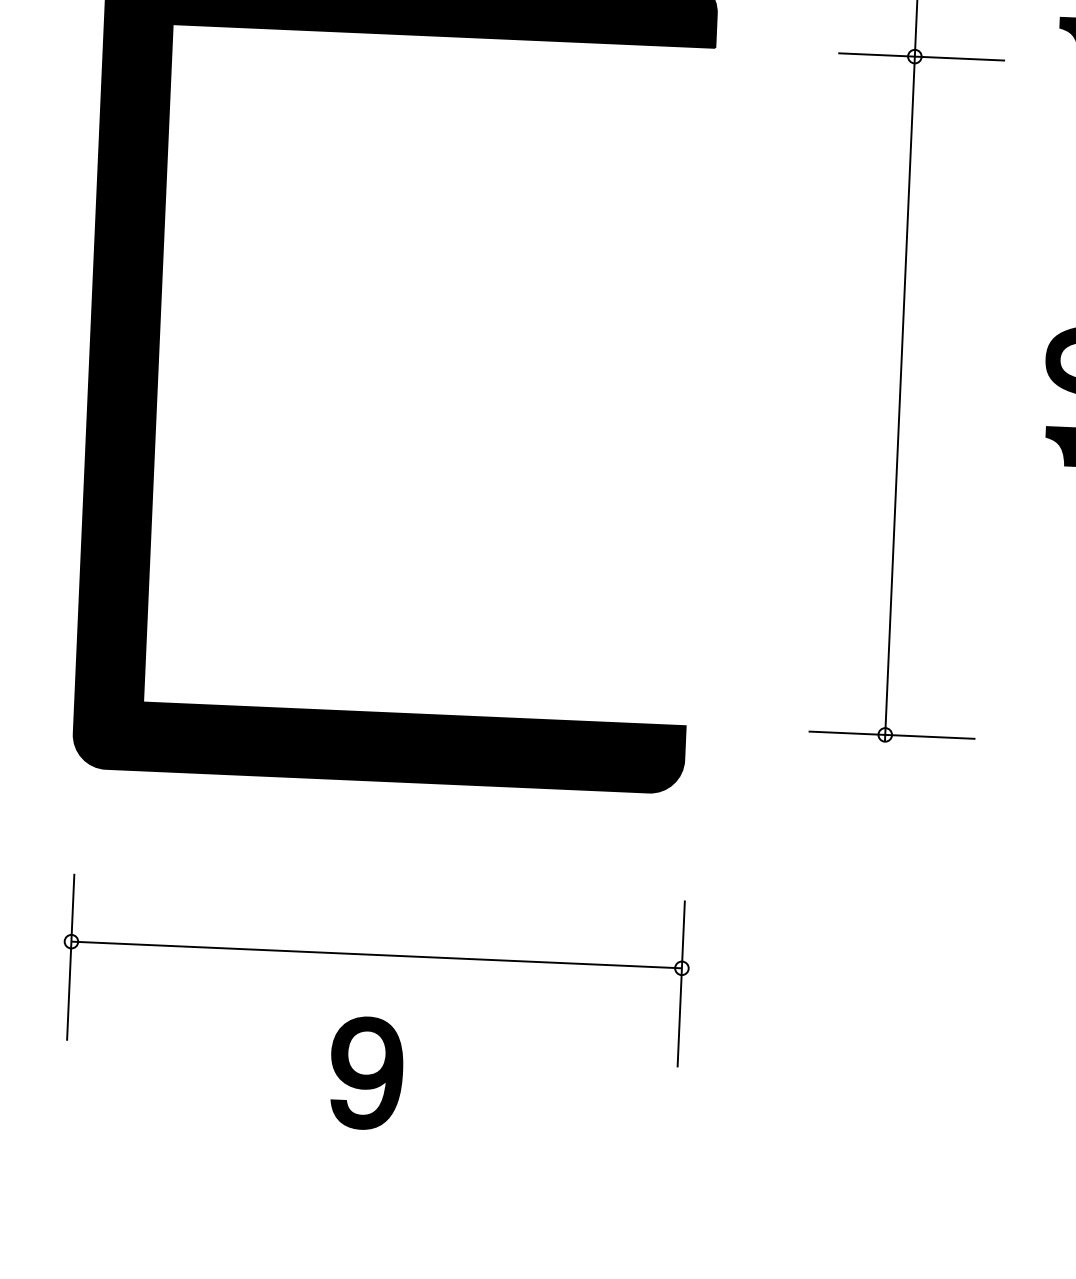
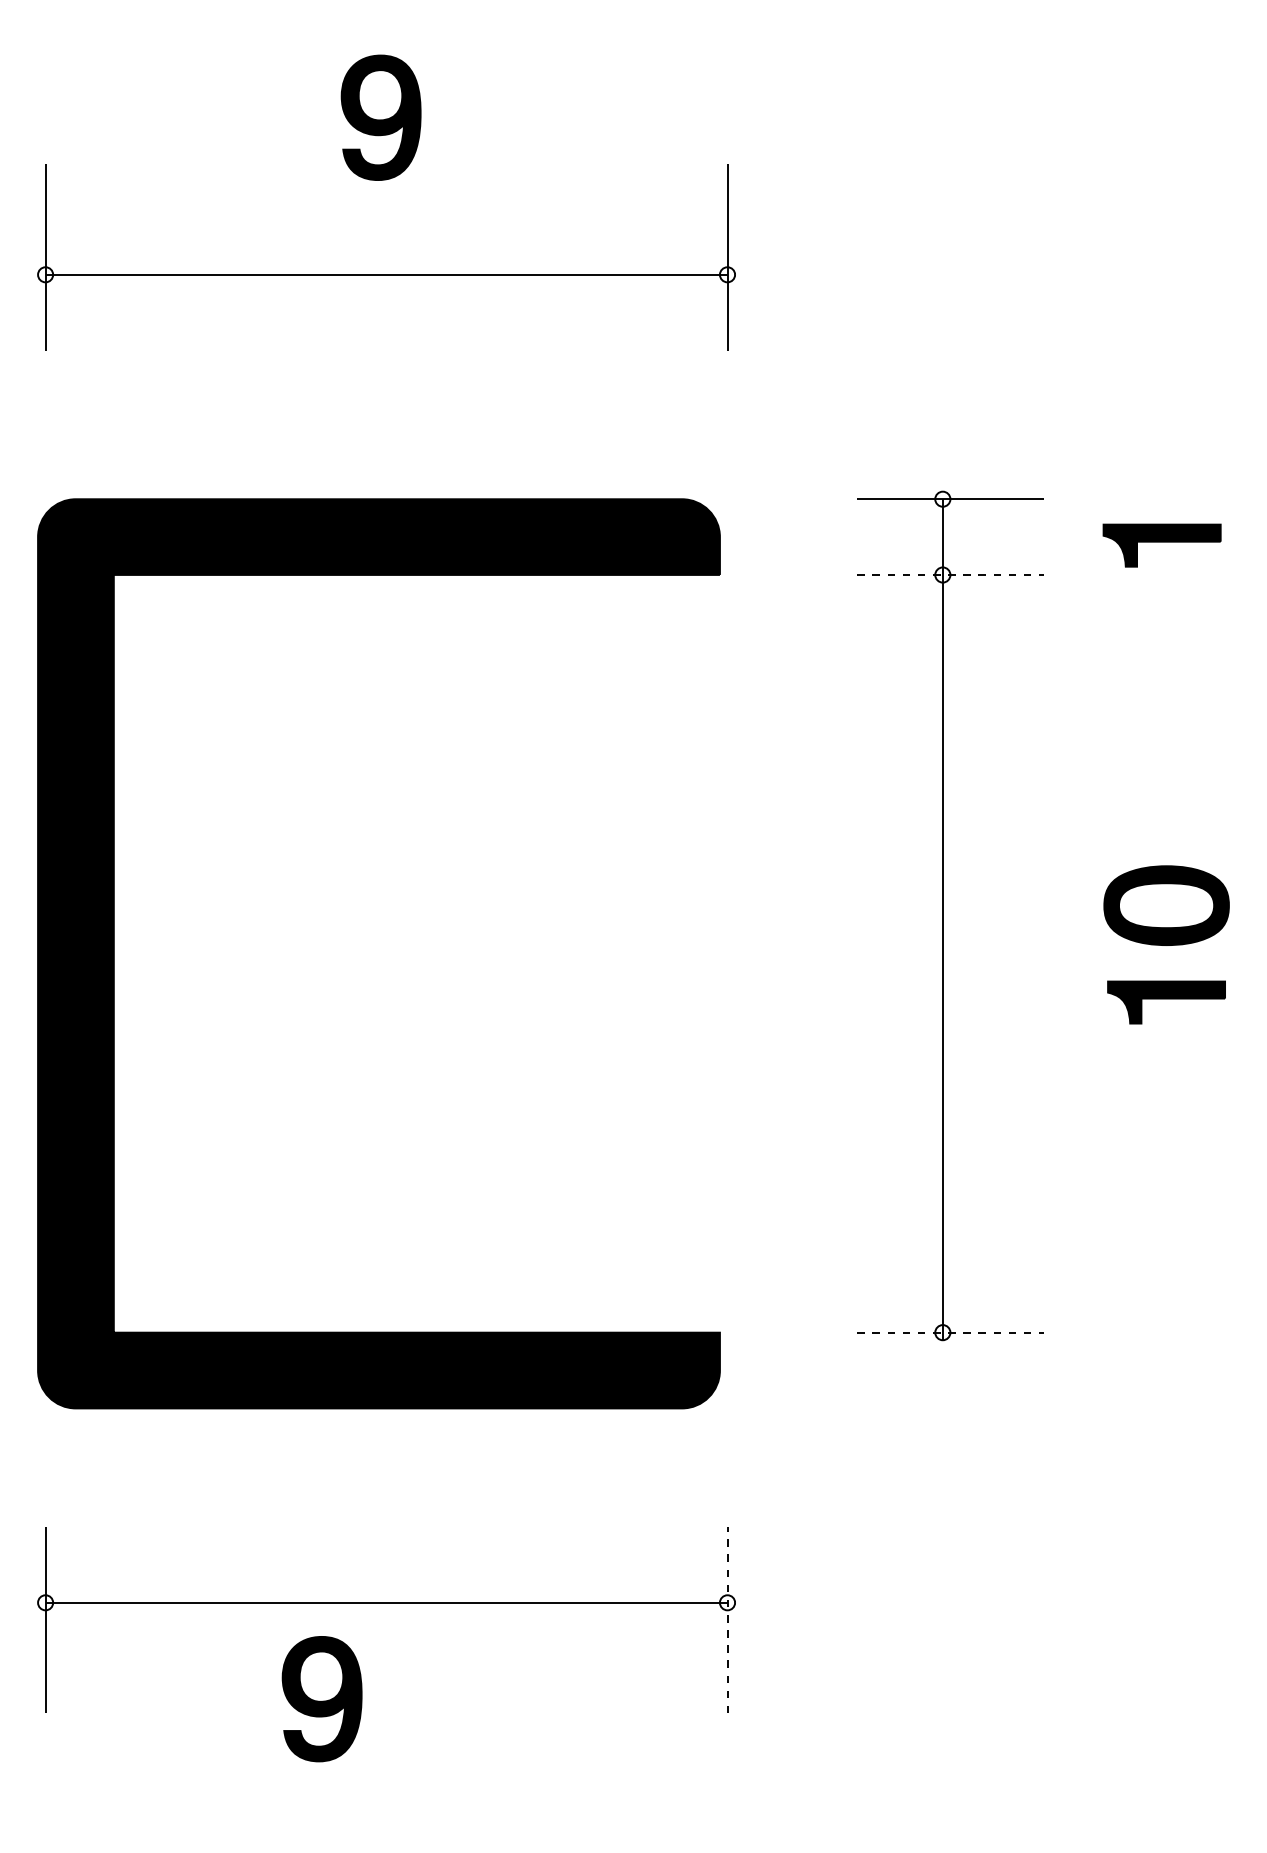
line: (921, 57) -> (950, 575), solid -> dashed
line: (892, 735) -> (950, 1332), solid -> dashed
line: (681, 983) -> (727, 1619), solid -> dashed
part: (366, 1073) -> (321, 1699), moved

